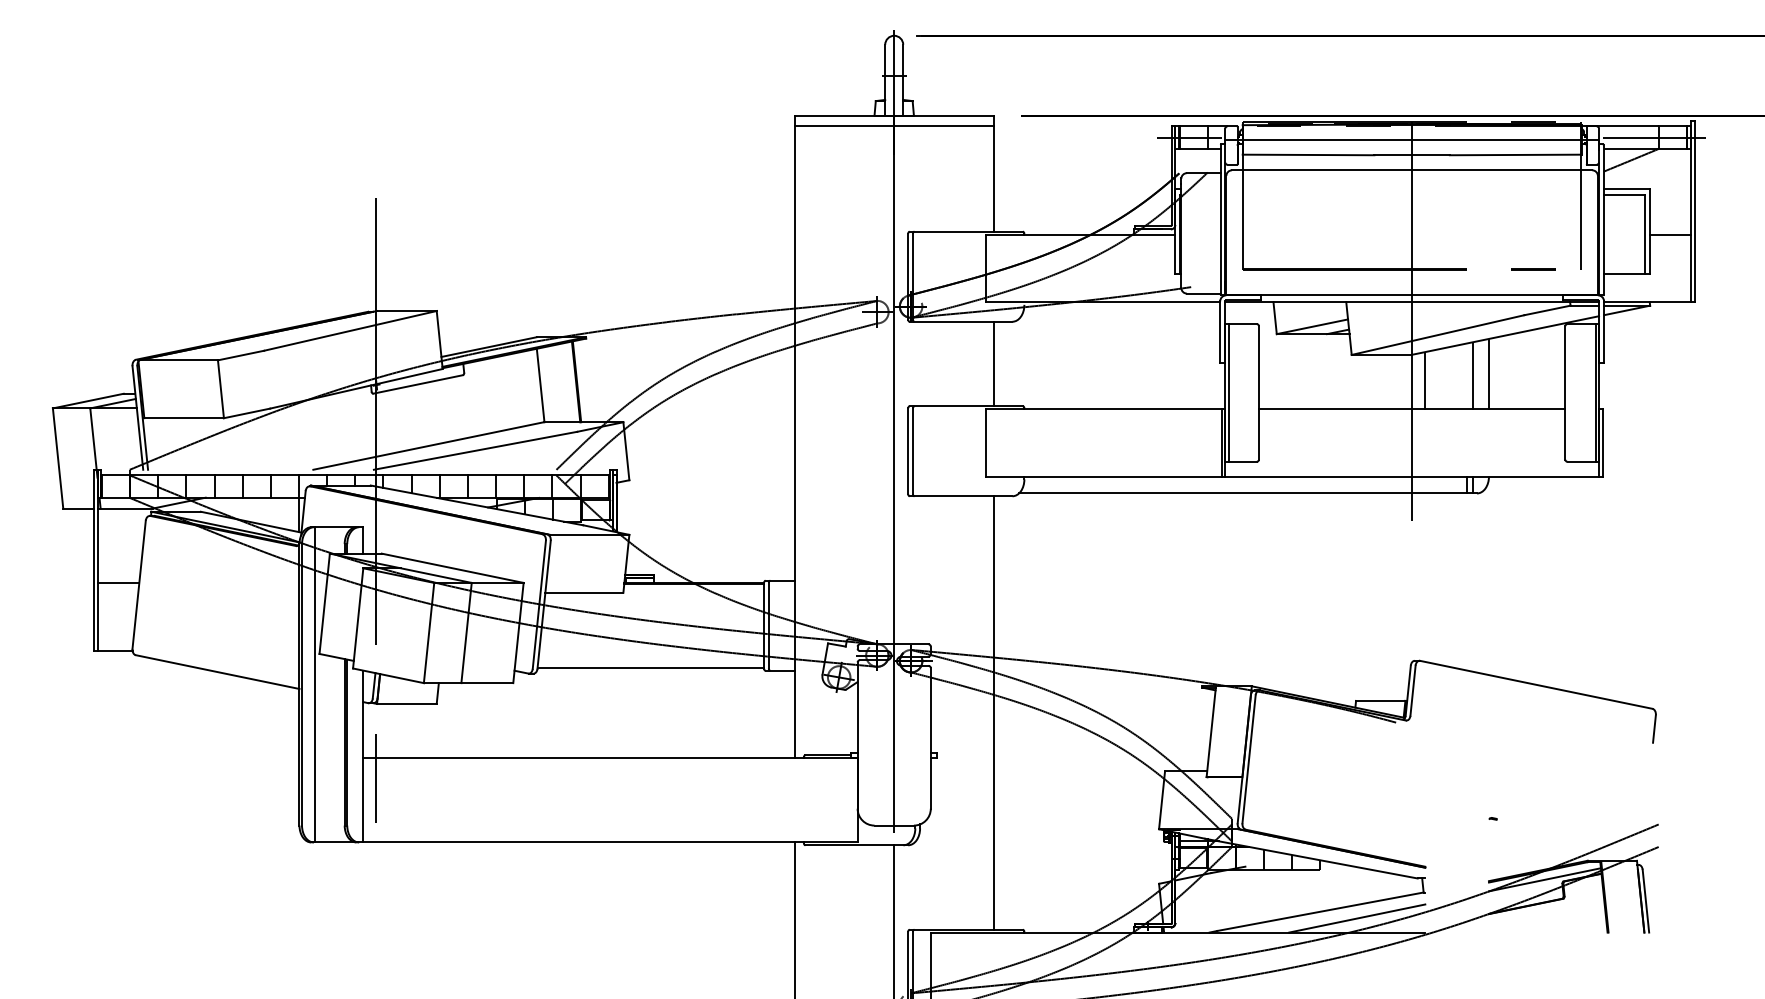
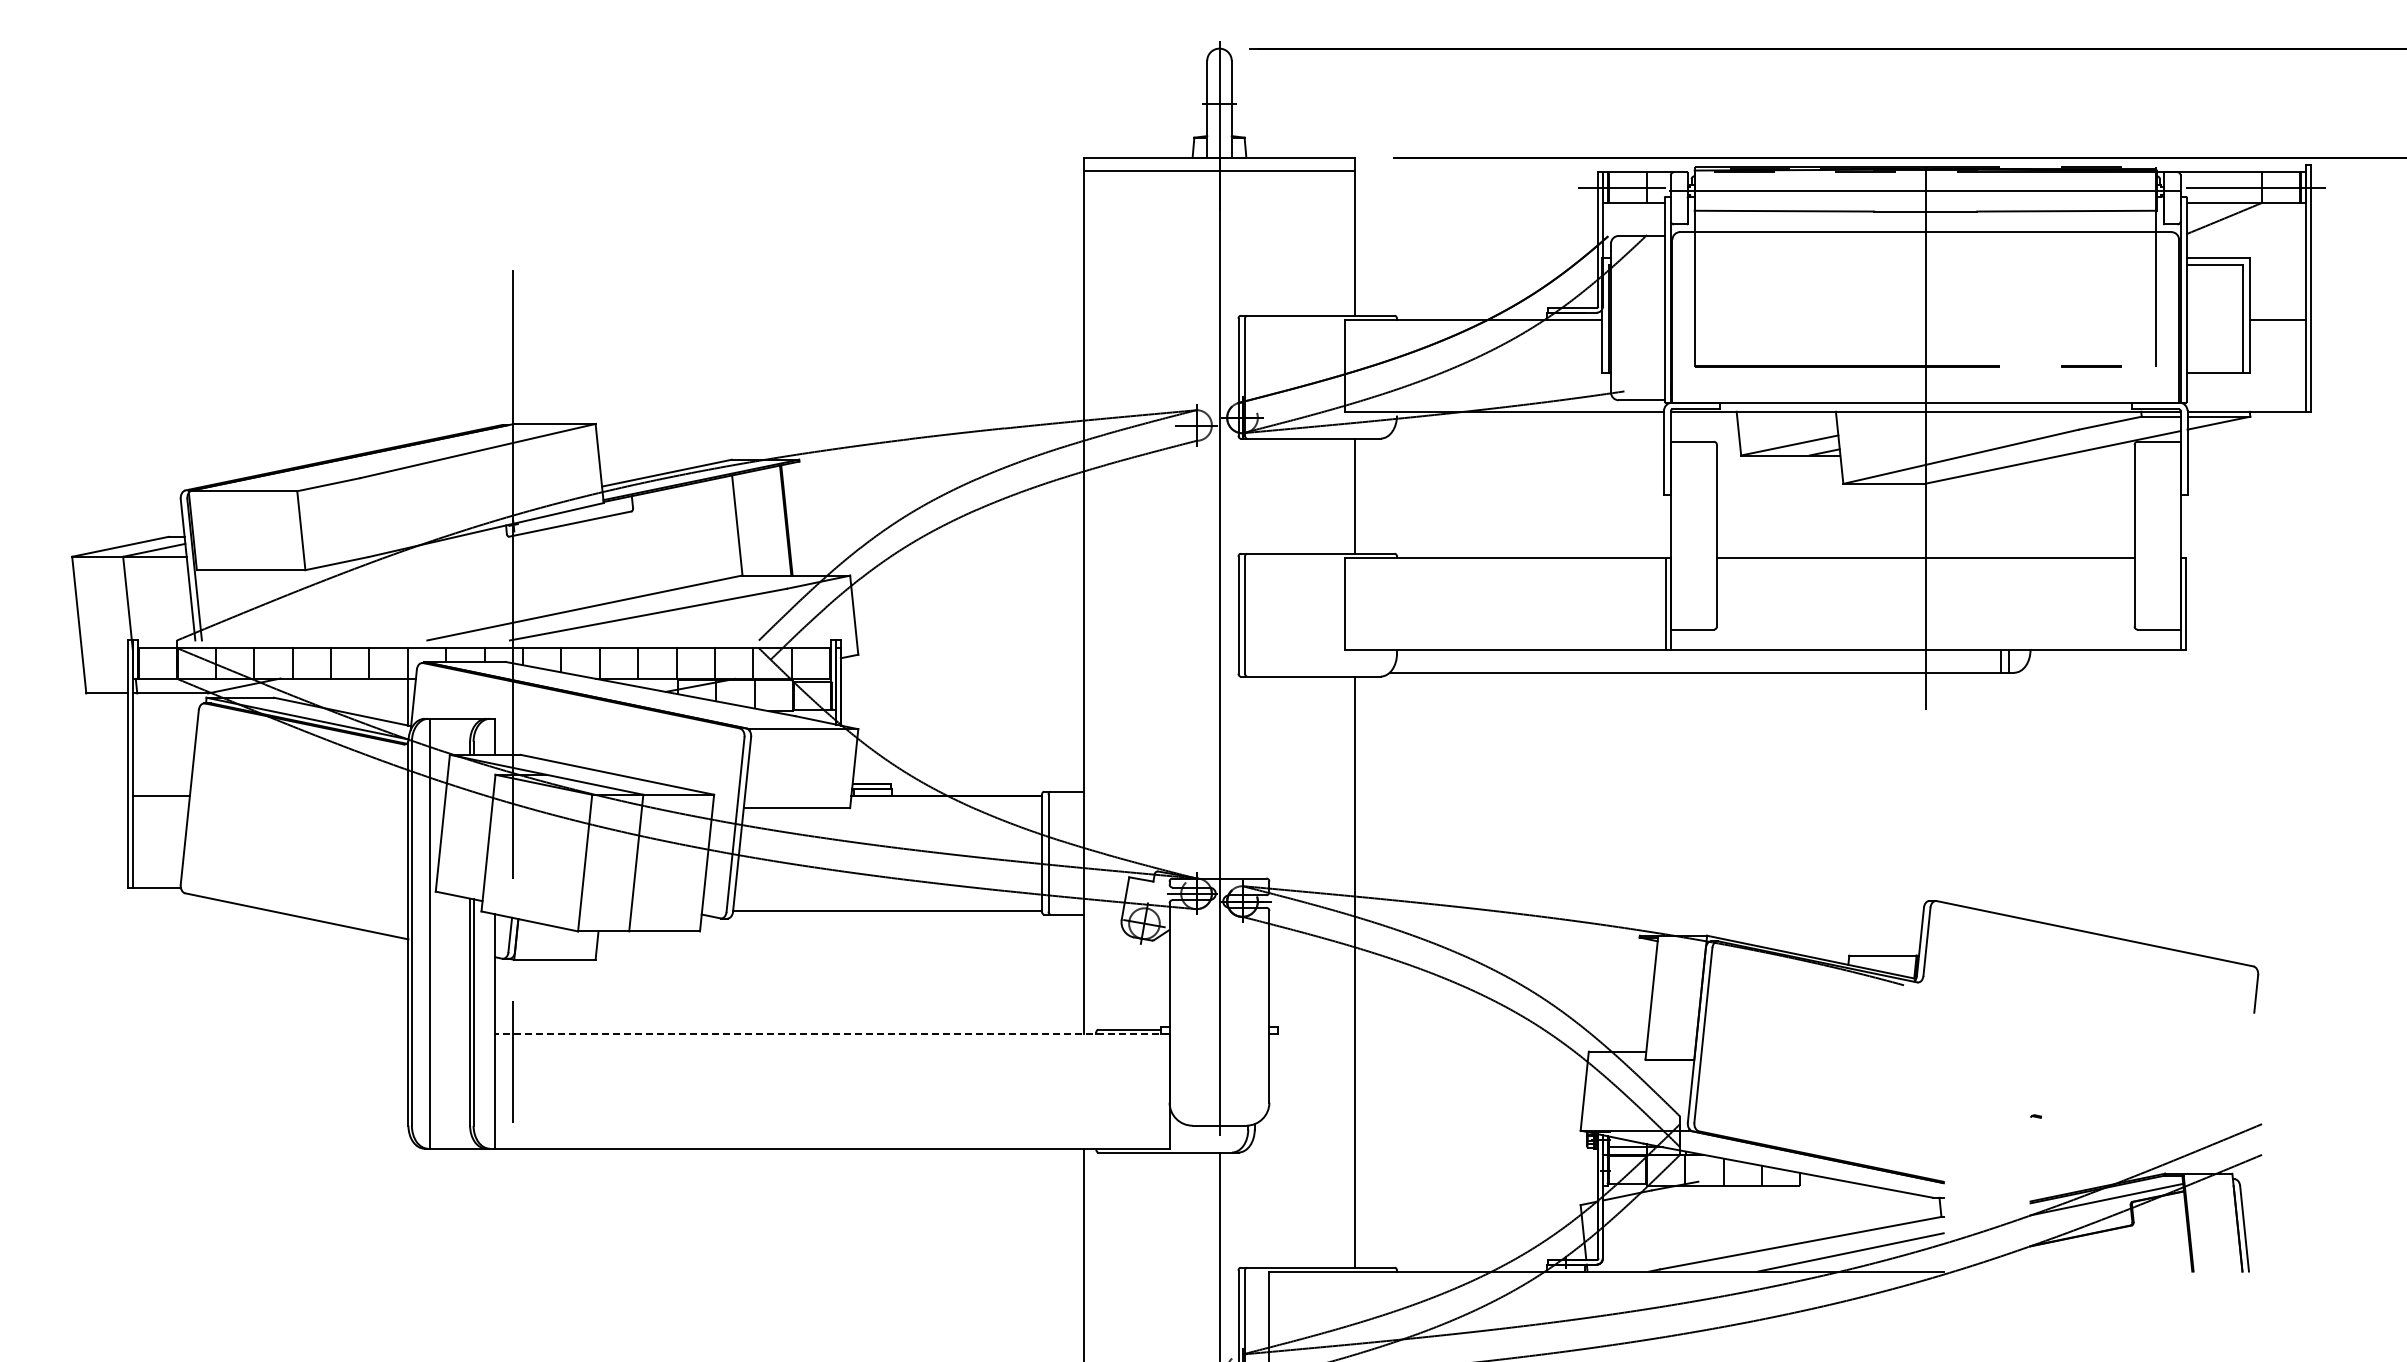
line: (1488, 374) -> (2030, 510), removed
line: (1472, 375) -> (2008, 512), removed
line: (1425, 381) -> (1943, 519), removed
line: (1228, 392) -> (1675, 535), removed
line: (1596, 392) -> (2176, 535), removed
line: (609, 757) -> (831, 1033), solid -> dashed

